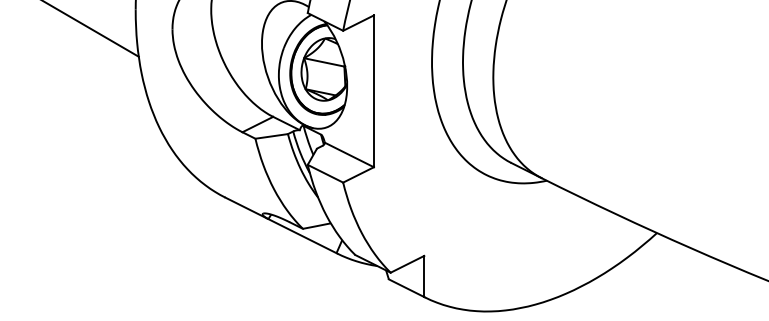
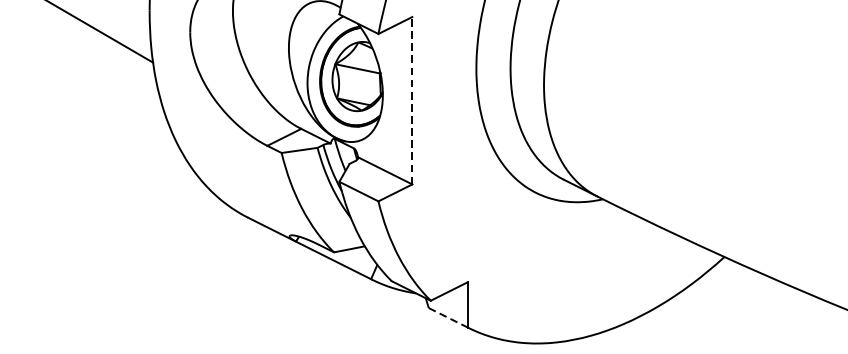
line: (373, 91) -> (411, 100), solid -> dashed
line: (407, 288) -> (449, 318), solid -> dashed

